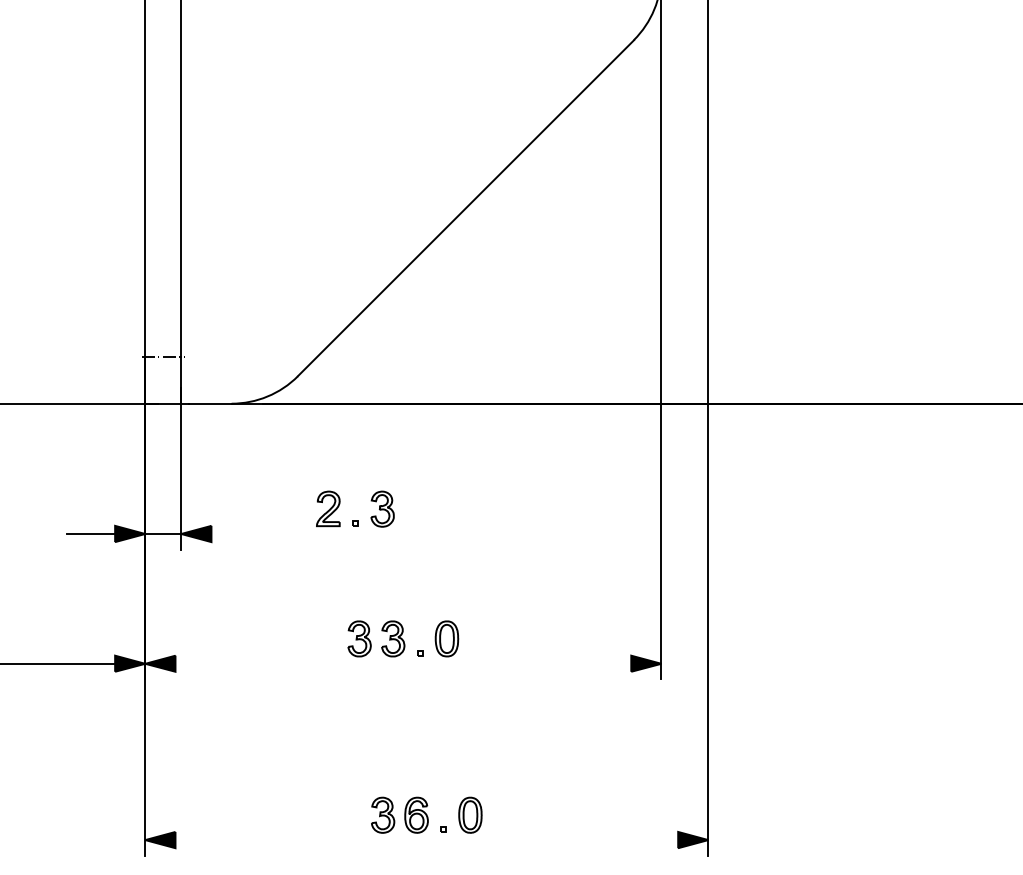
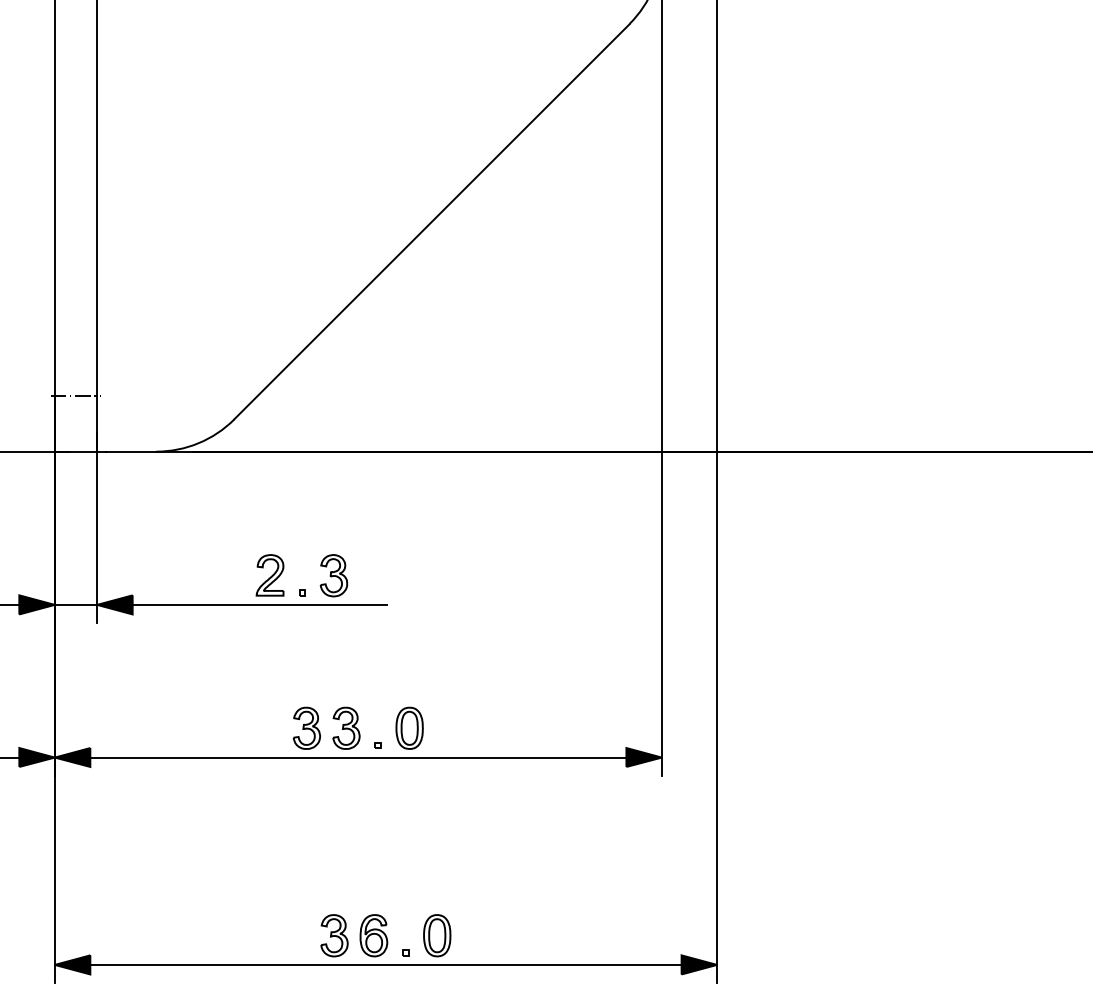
line: (319, 533) -> (259, 604), added
line: (403, 663) -> (358, 757), added
line: (426, 840) -> (385, 965), added

